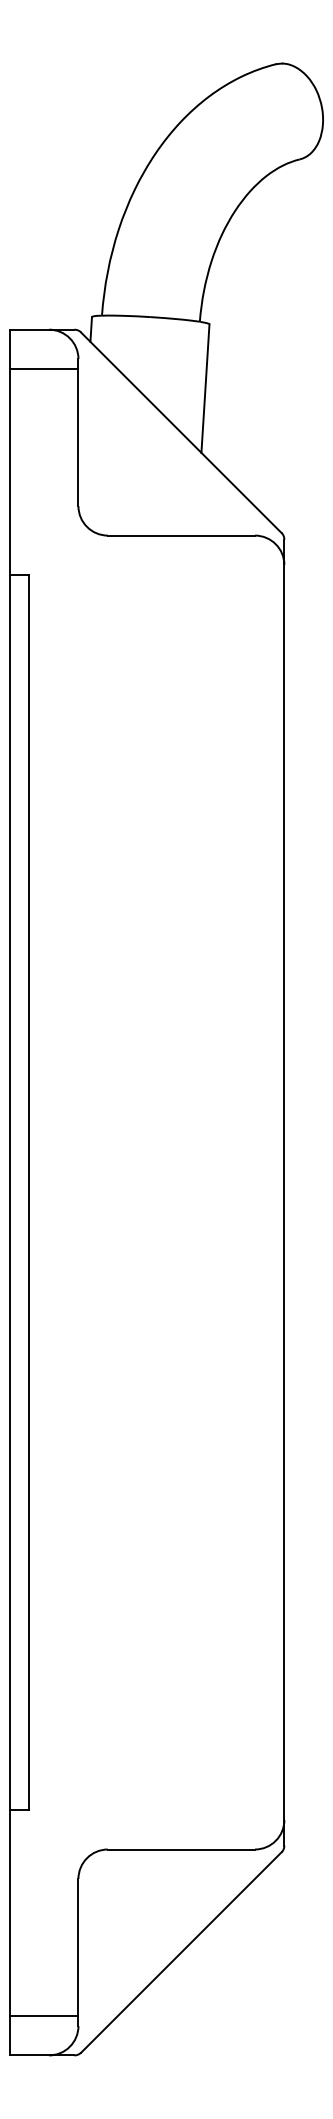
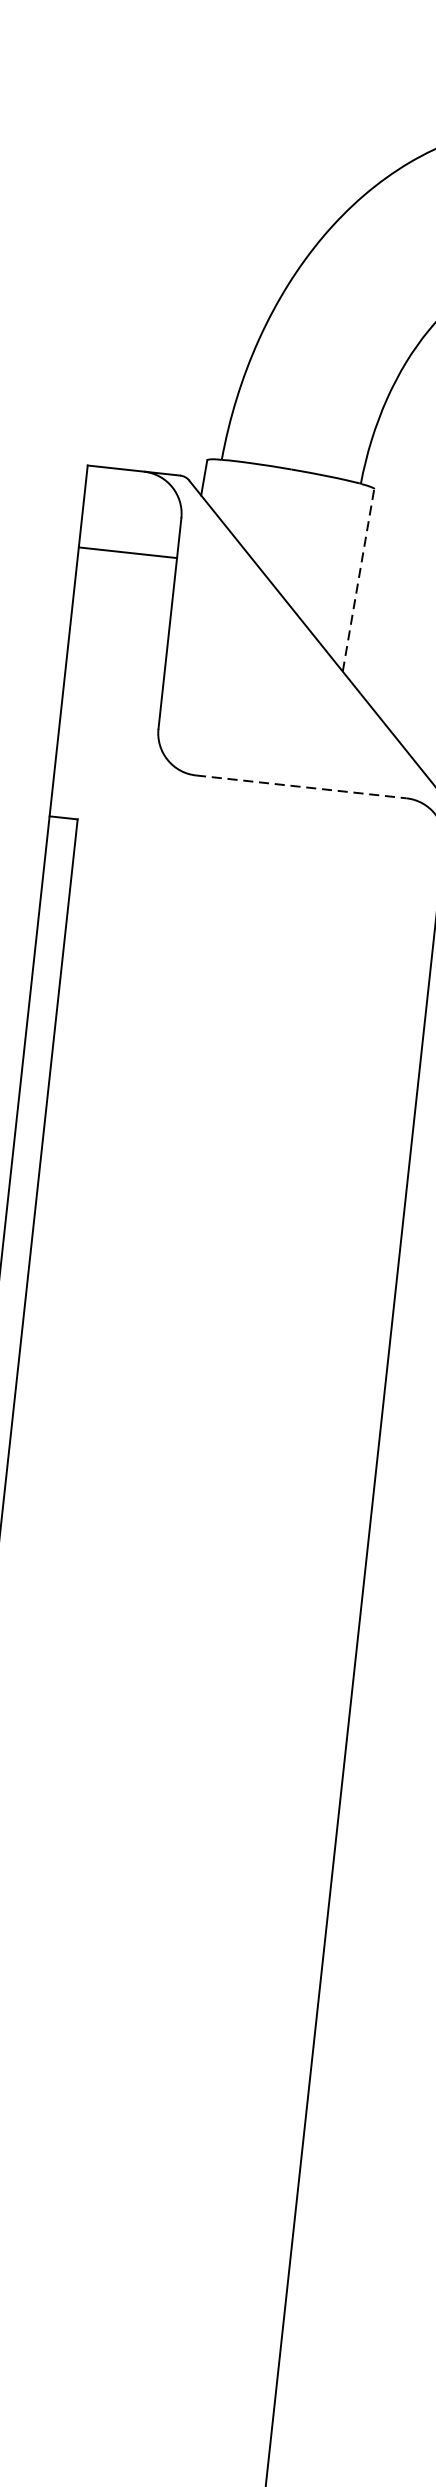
line: (43, 368) -> (127, 552), moved
line: (205, 388) -> (358, 580), solid -> dashed
line: (181, 535) -> (301, 786), solid -> dashed

